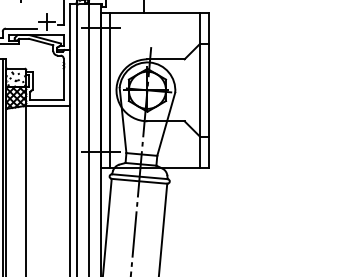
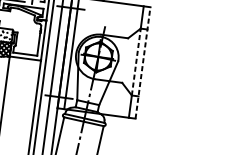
line: (200, 89) -> (136, 61), solid -> dashed
line: (209, 89) -> (143, 62), solid -> dashed

